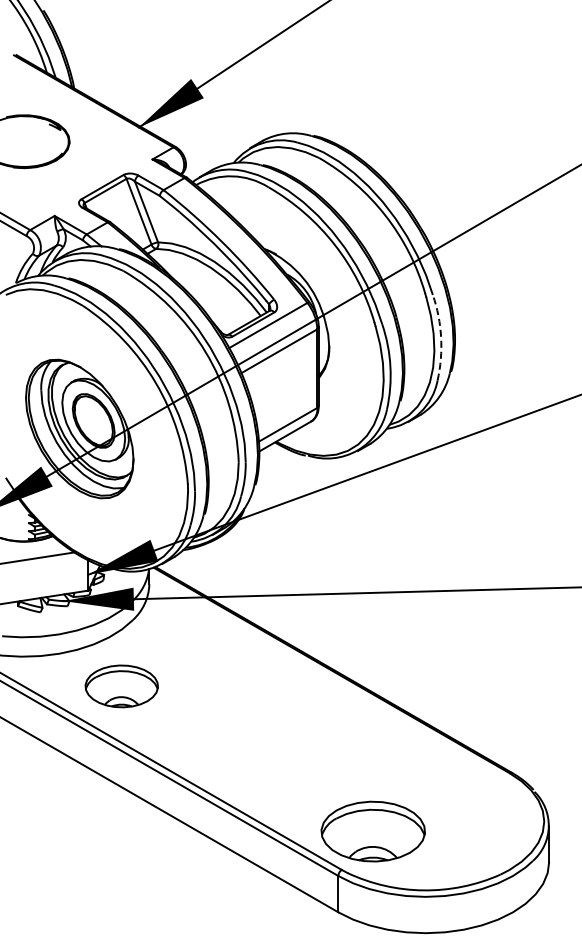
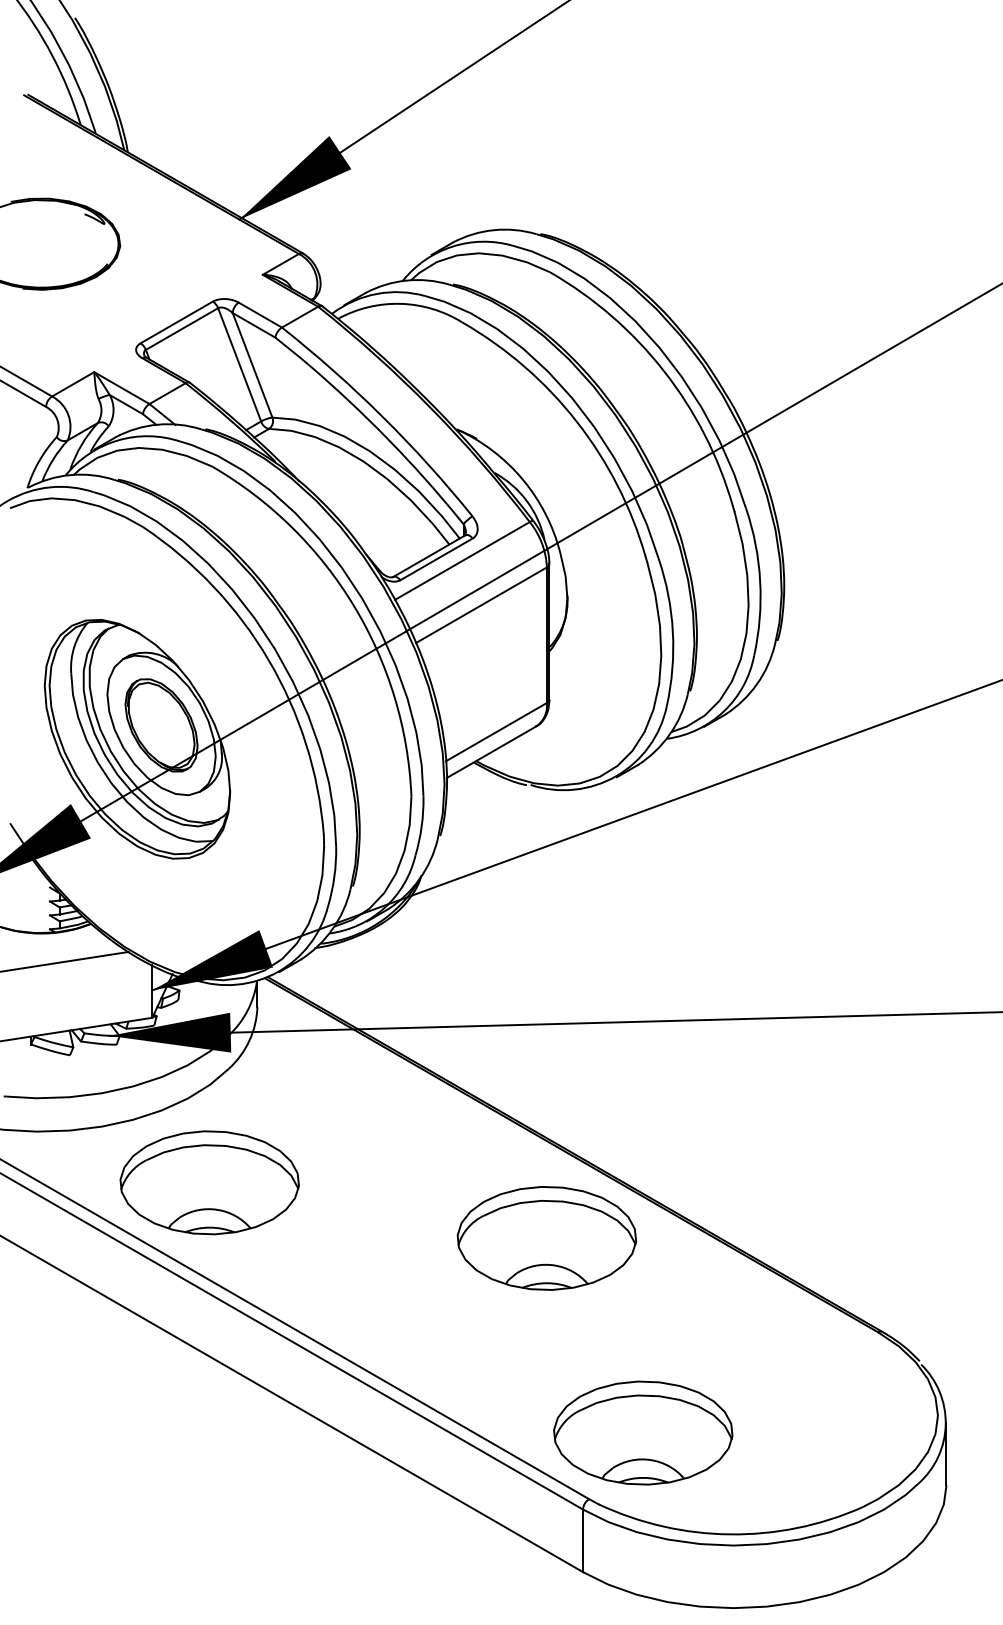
arc: (441, 337) -> (760, 581), dashed -> solid
part: (121, 686) -> (209, 1183), size x1.43
part: (316, 718) -> (545, 1238), added

